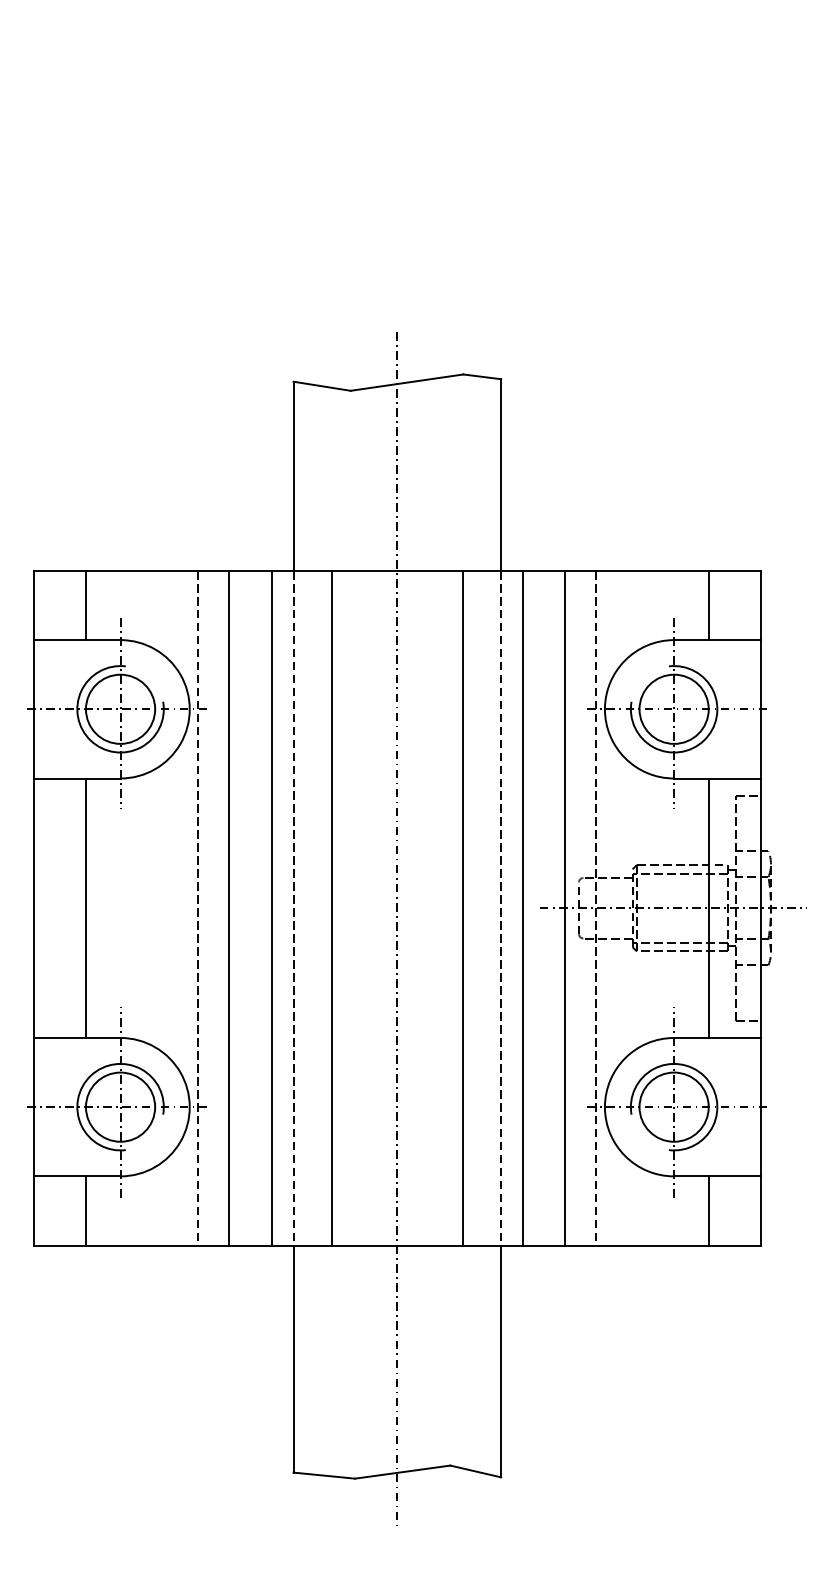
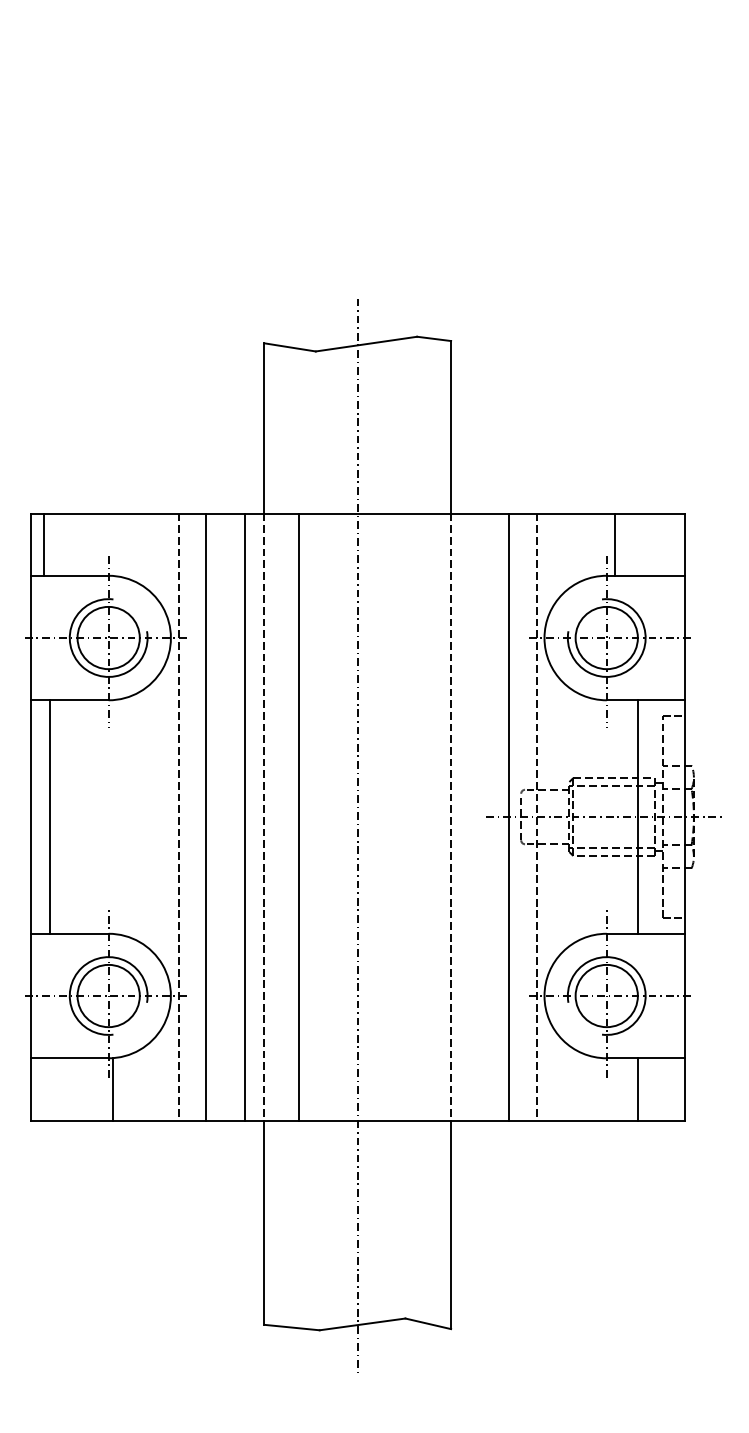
line: (85, 605) -> (43, 544), moved
line: (708, 605) -> (614, 544), moved
line: (85, 907) -> (49, 816), moved
line: (462, 907) -> (416, 816), removed
line: (522, 907) -> (470, 816), removed
line: (85, 1211) -> (112, 1089), moved

